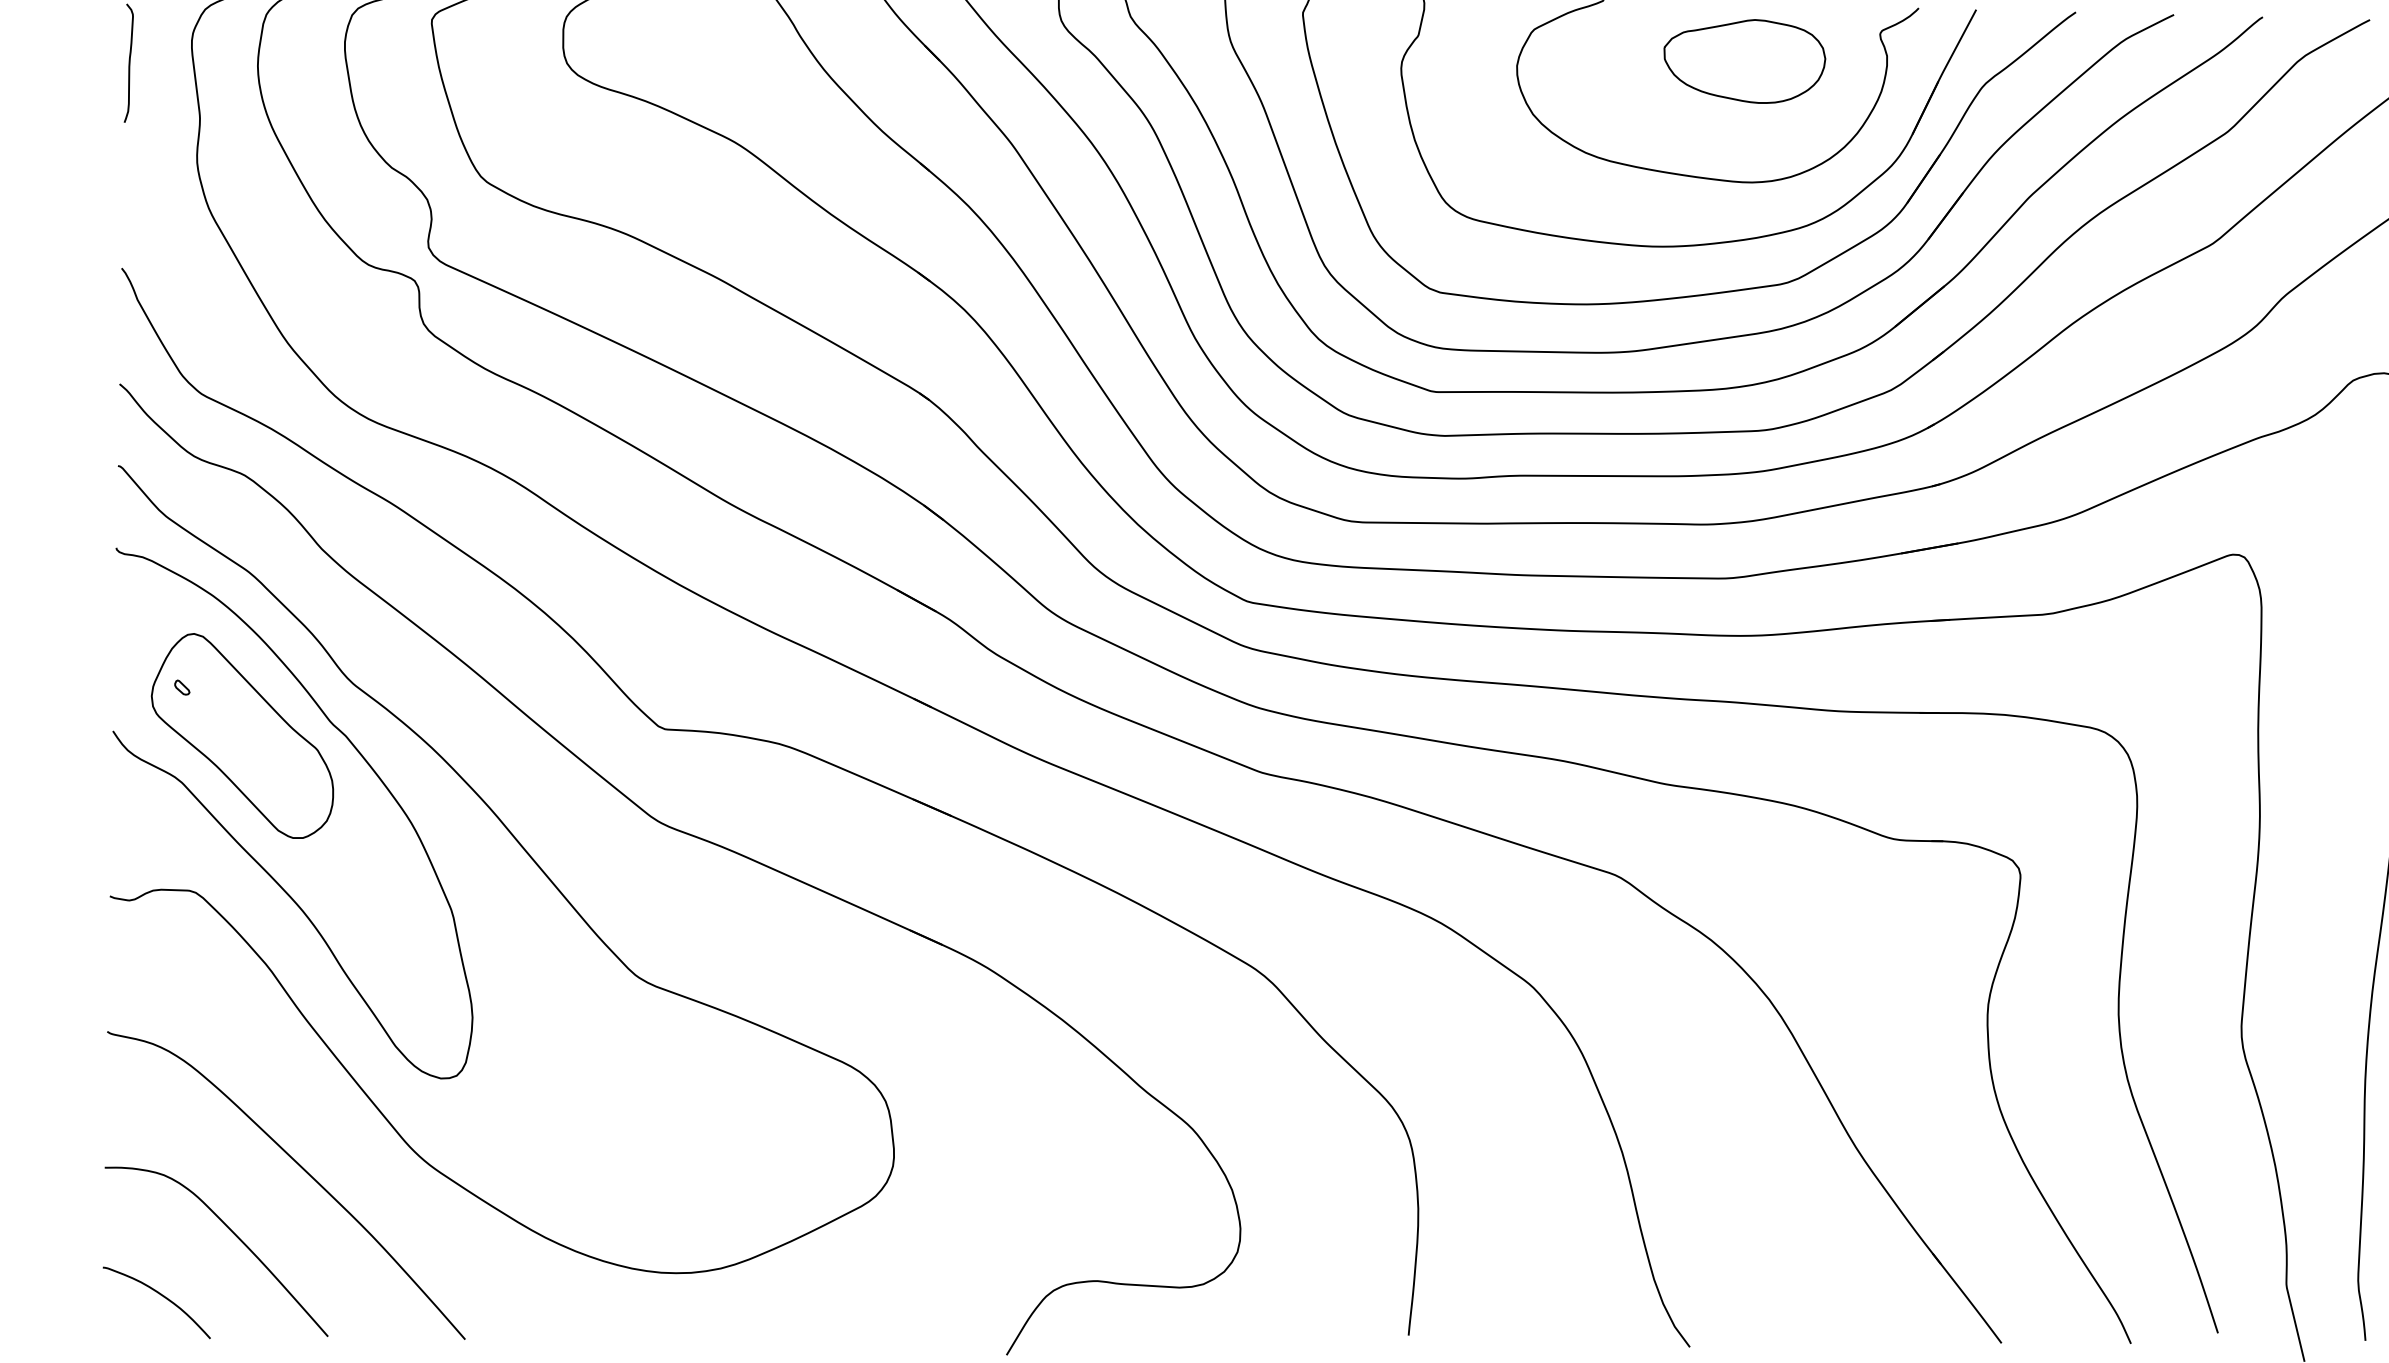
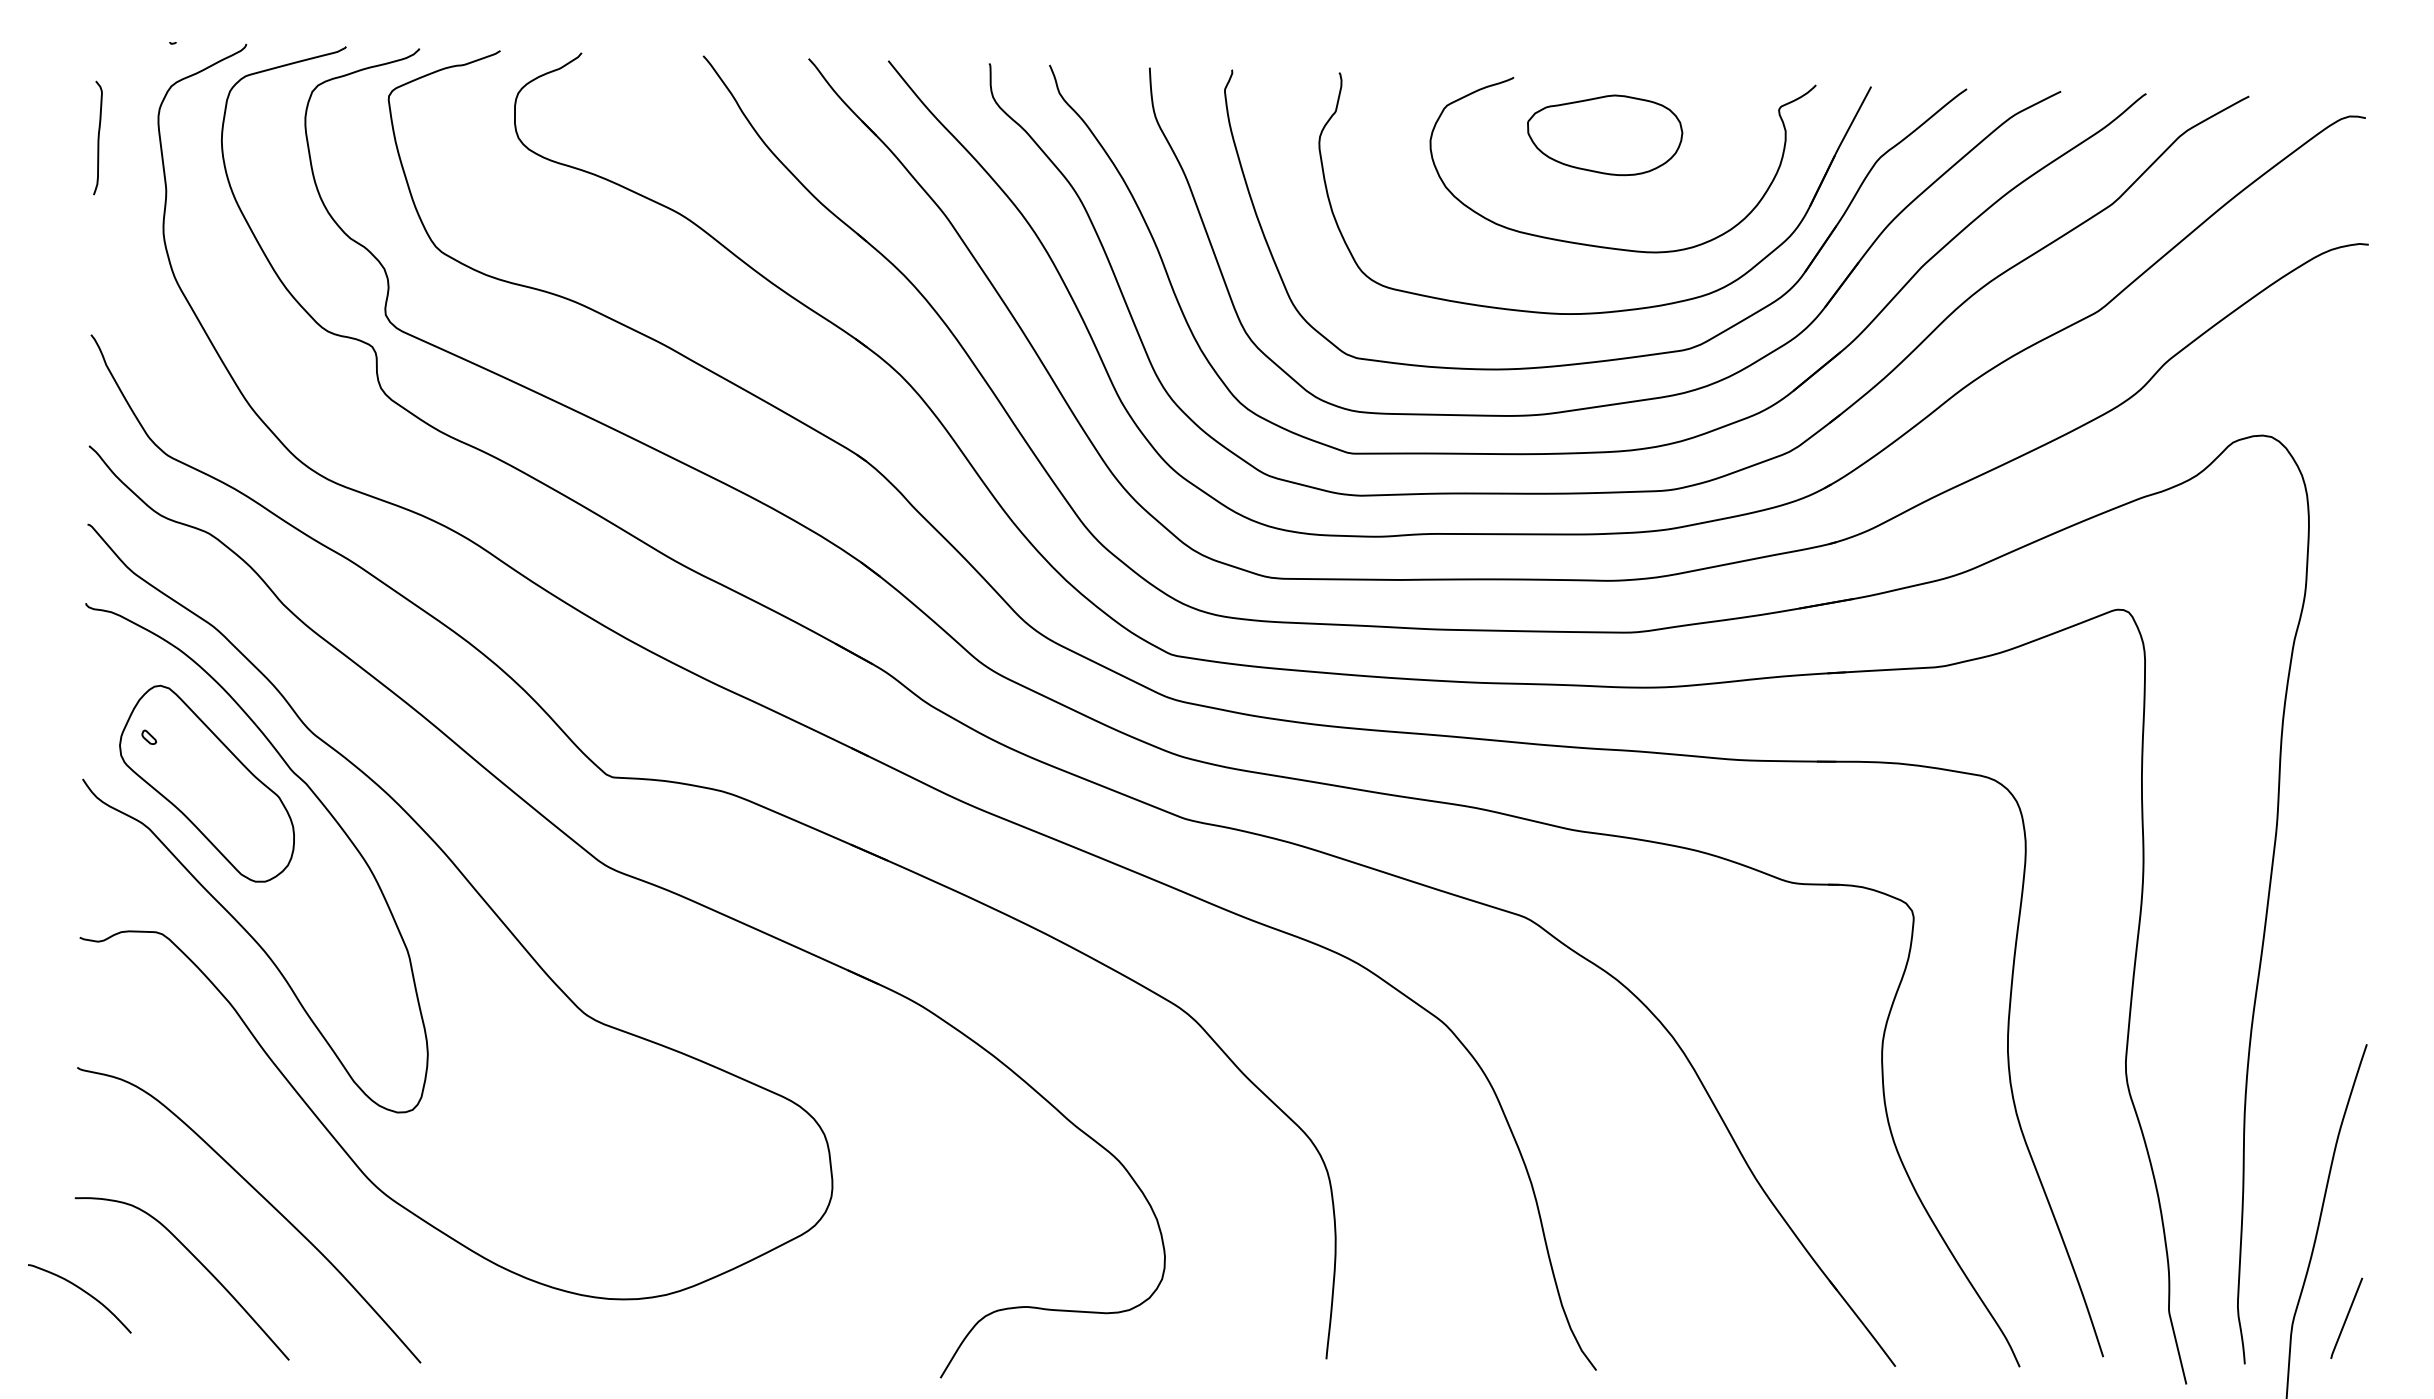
part: (1745, 61) -> (1605, 135), moved
curve: (159, 1295) -> (82, 1291), moved

